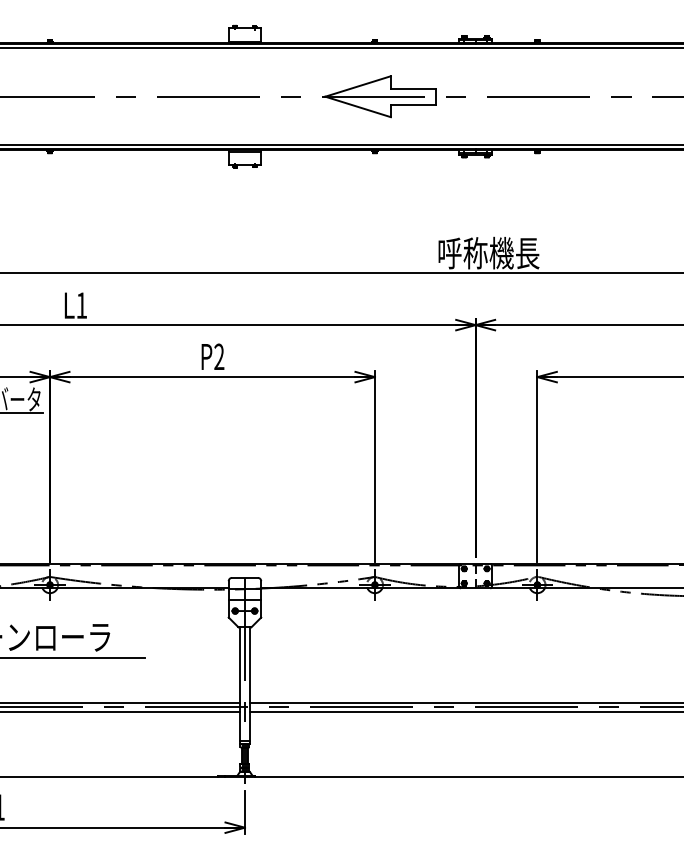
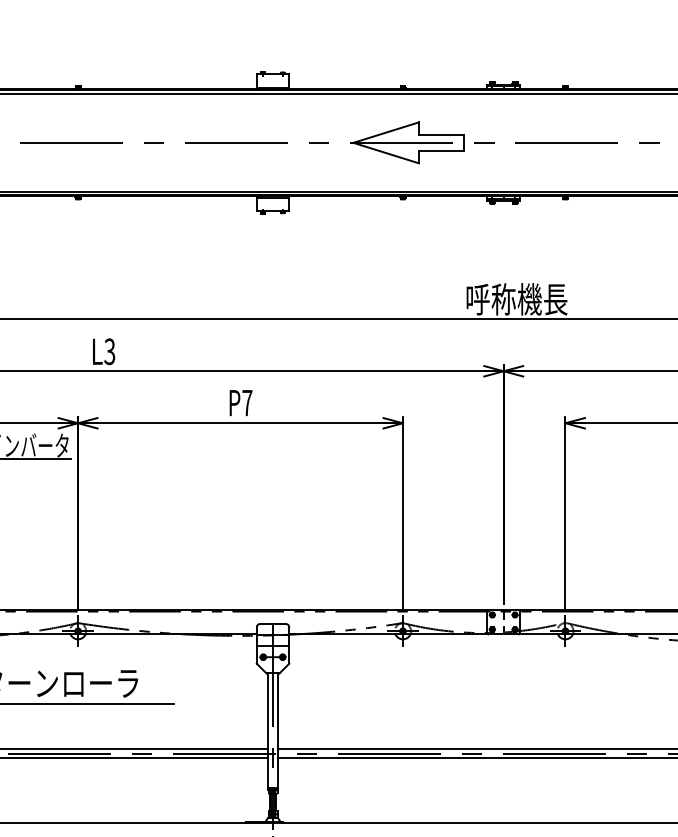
text: (81, 305) -> (109, 351), L1 -> L3
text: (219, 356) -> (247, 402), P2 -> P7

